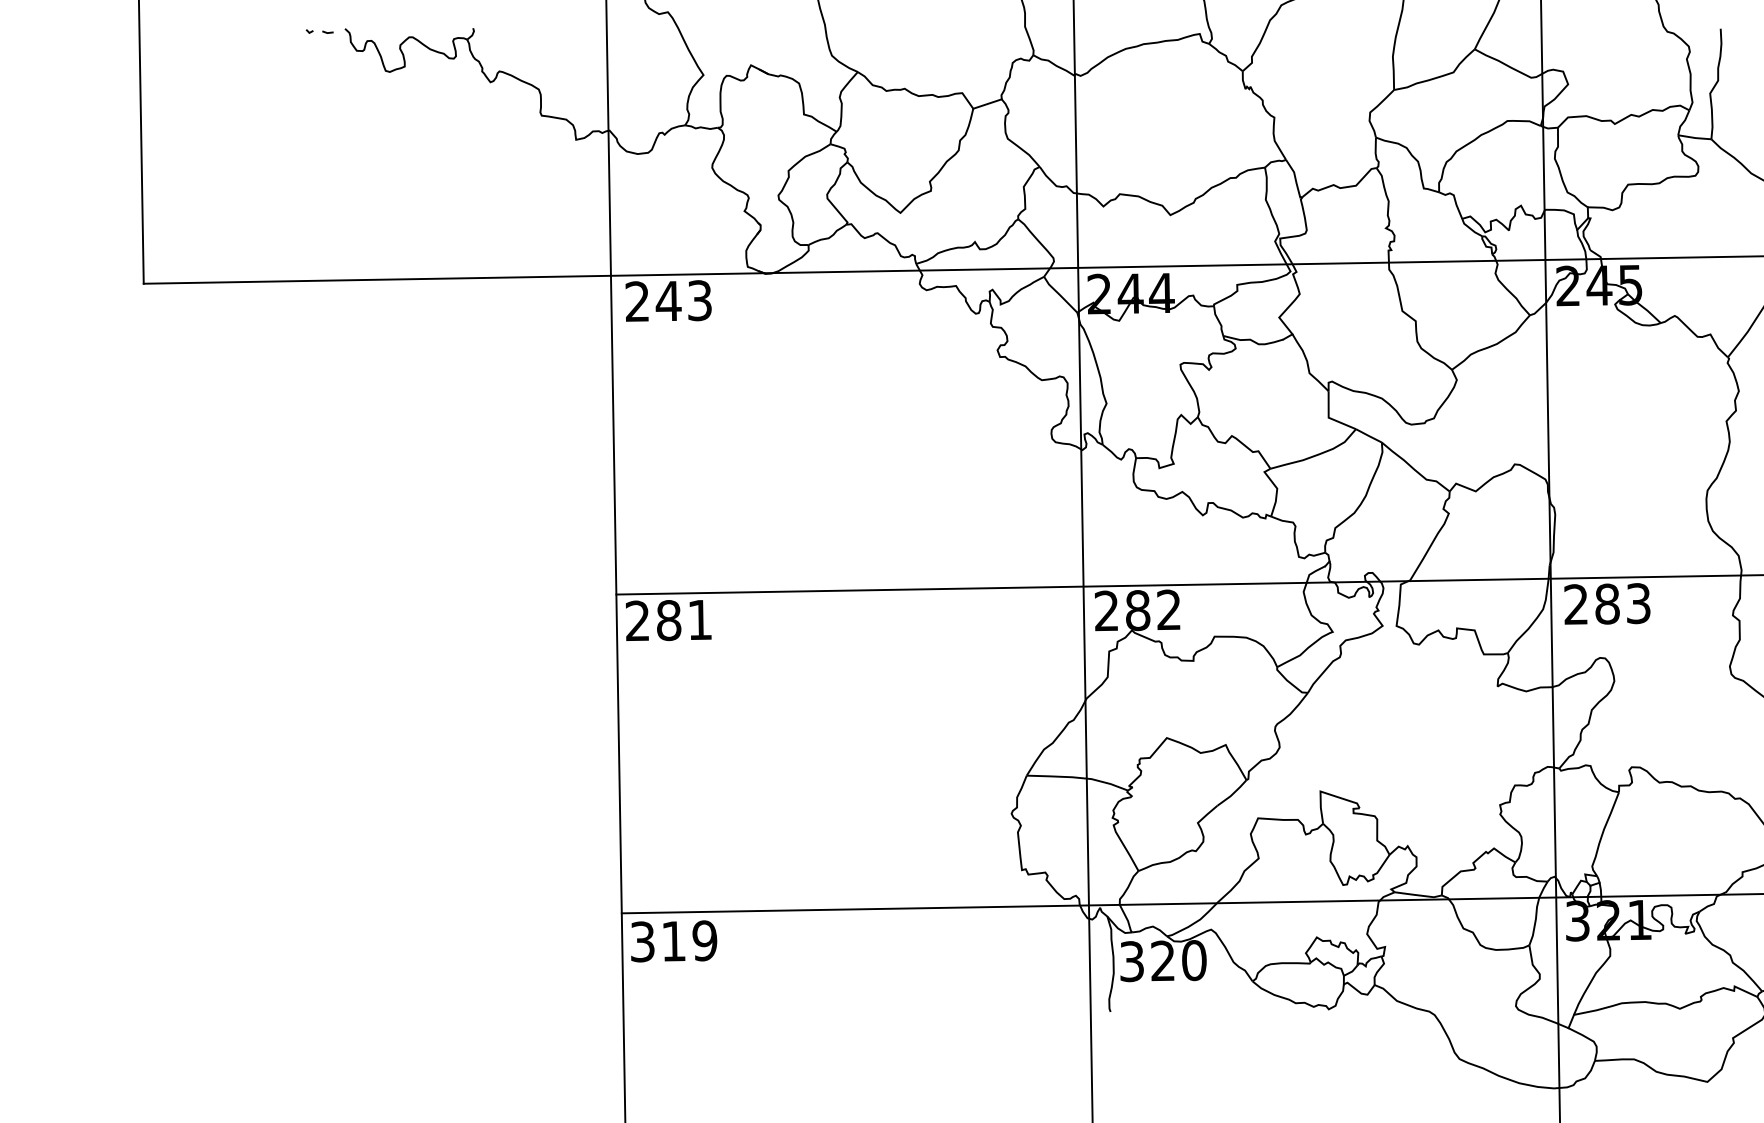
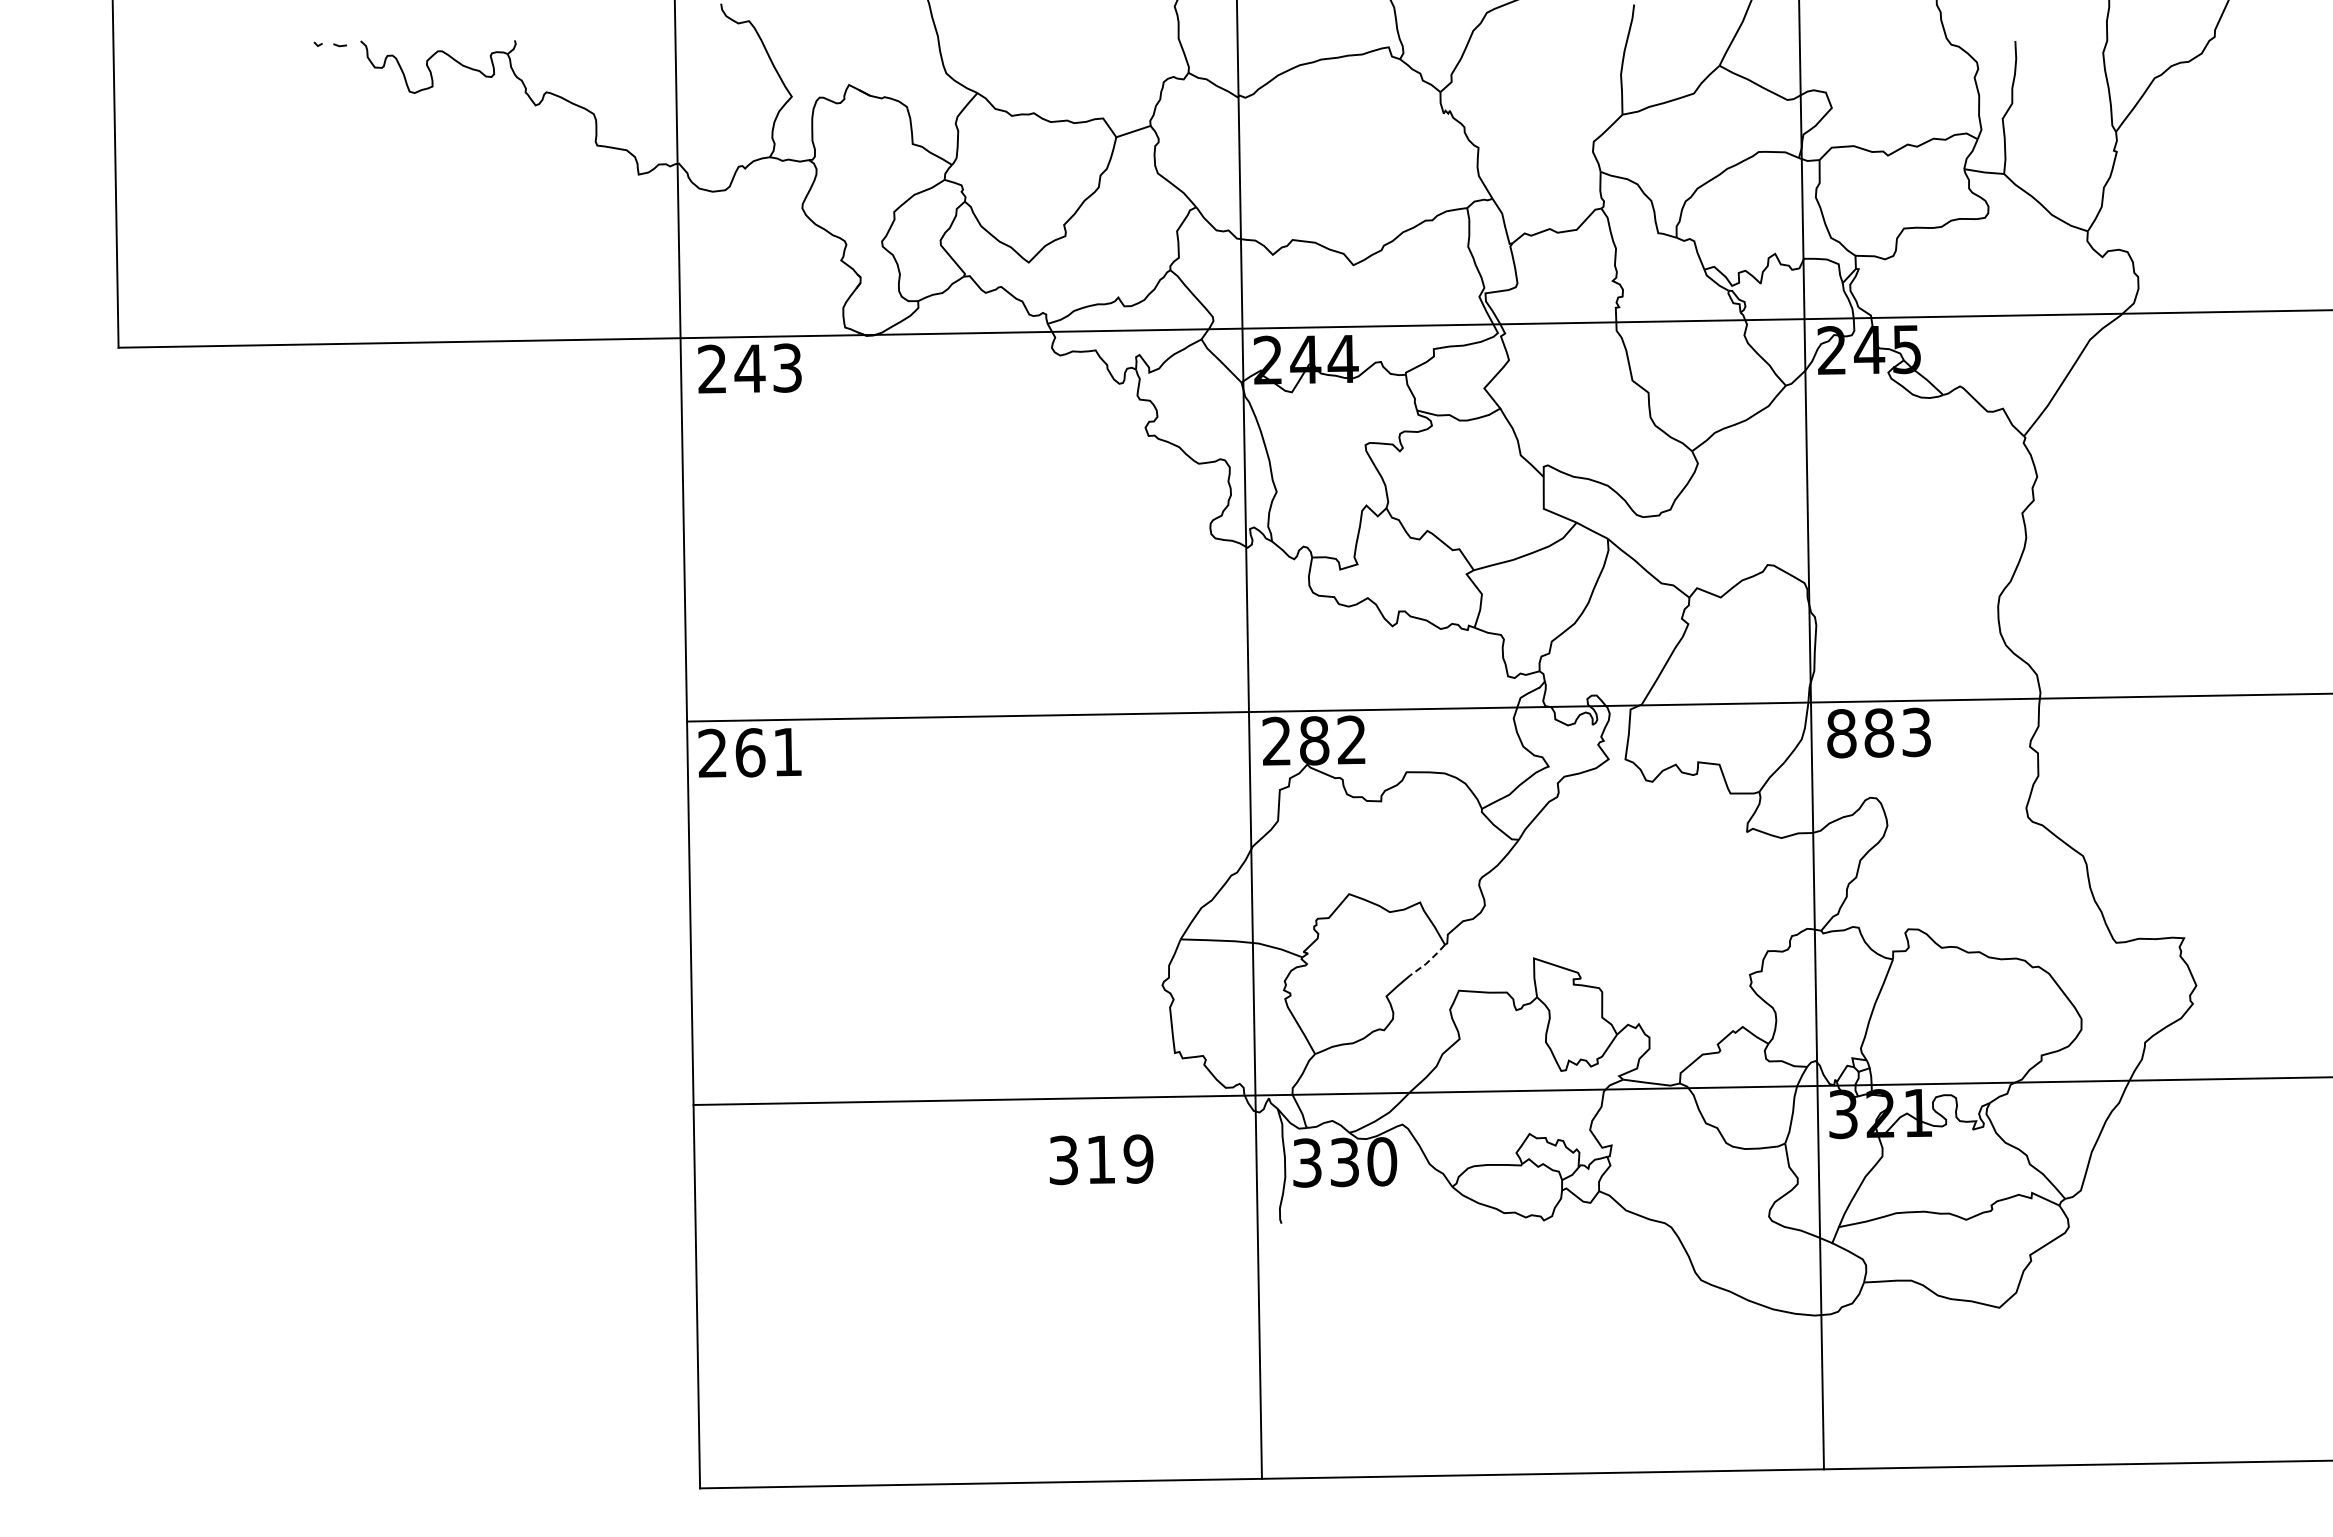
text: (1576, 604) -> (1841, 733), 283 -> 883
text: (669, 620) -> (750, 752), 281 -> 261
line: (1232, 794) -> (1428, 961), solid -> dashed
text: (674, 941) -> (1101, 1159), moved
text: (1162, 961) -> (1344, 1162), 320 -> 330

